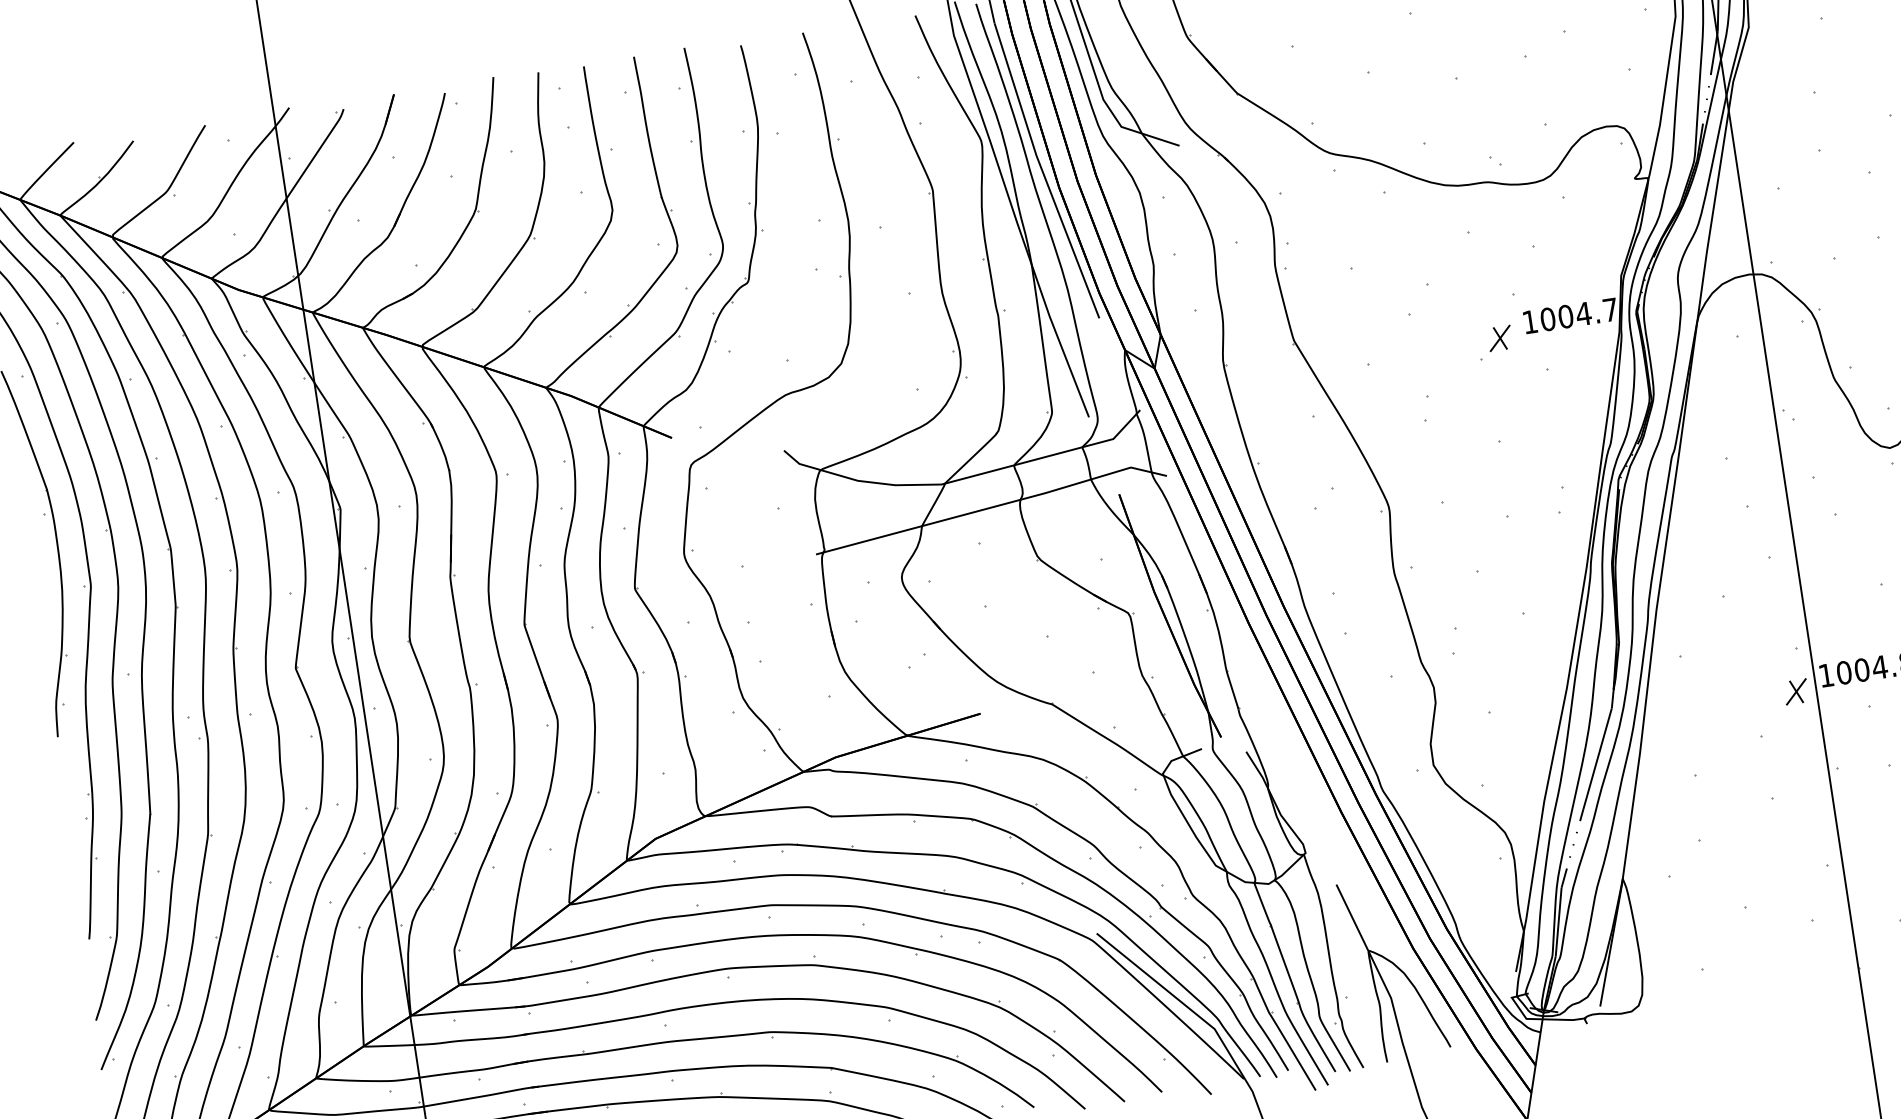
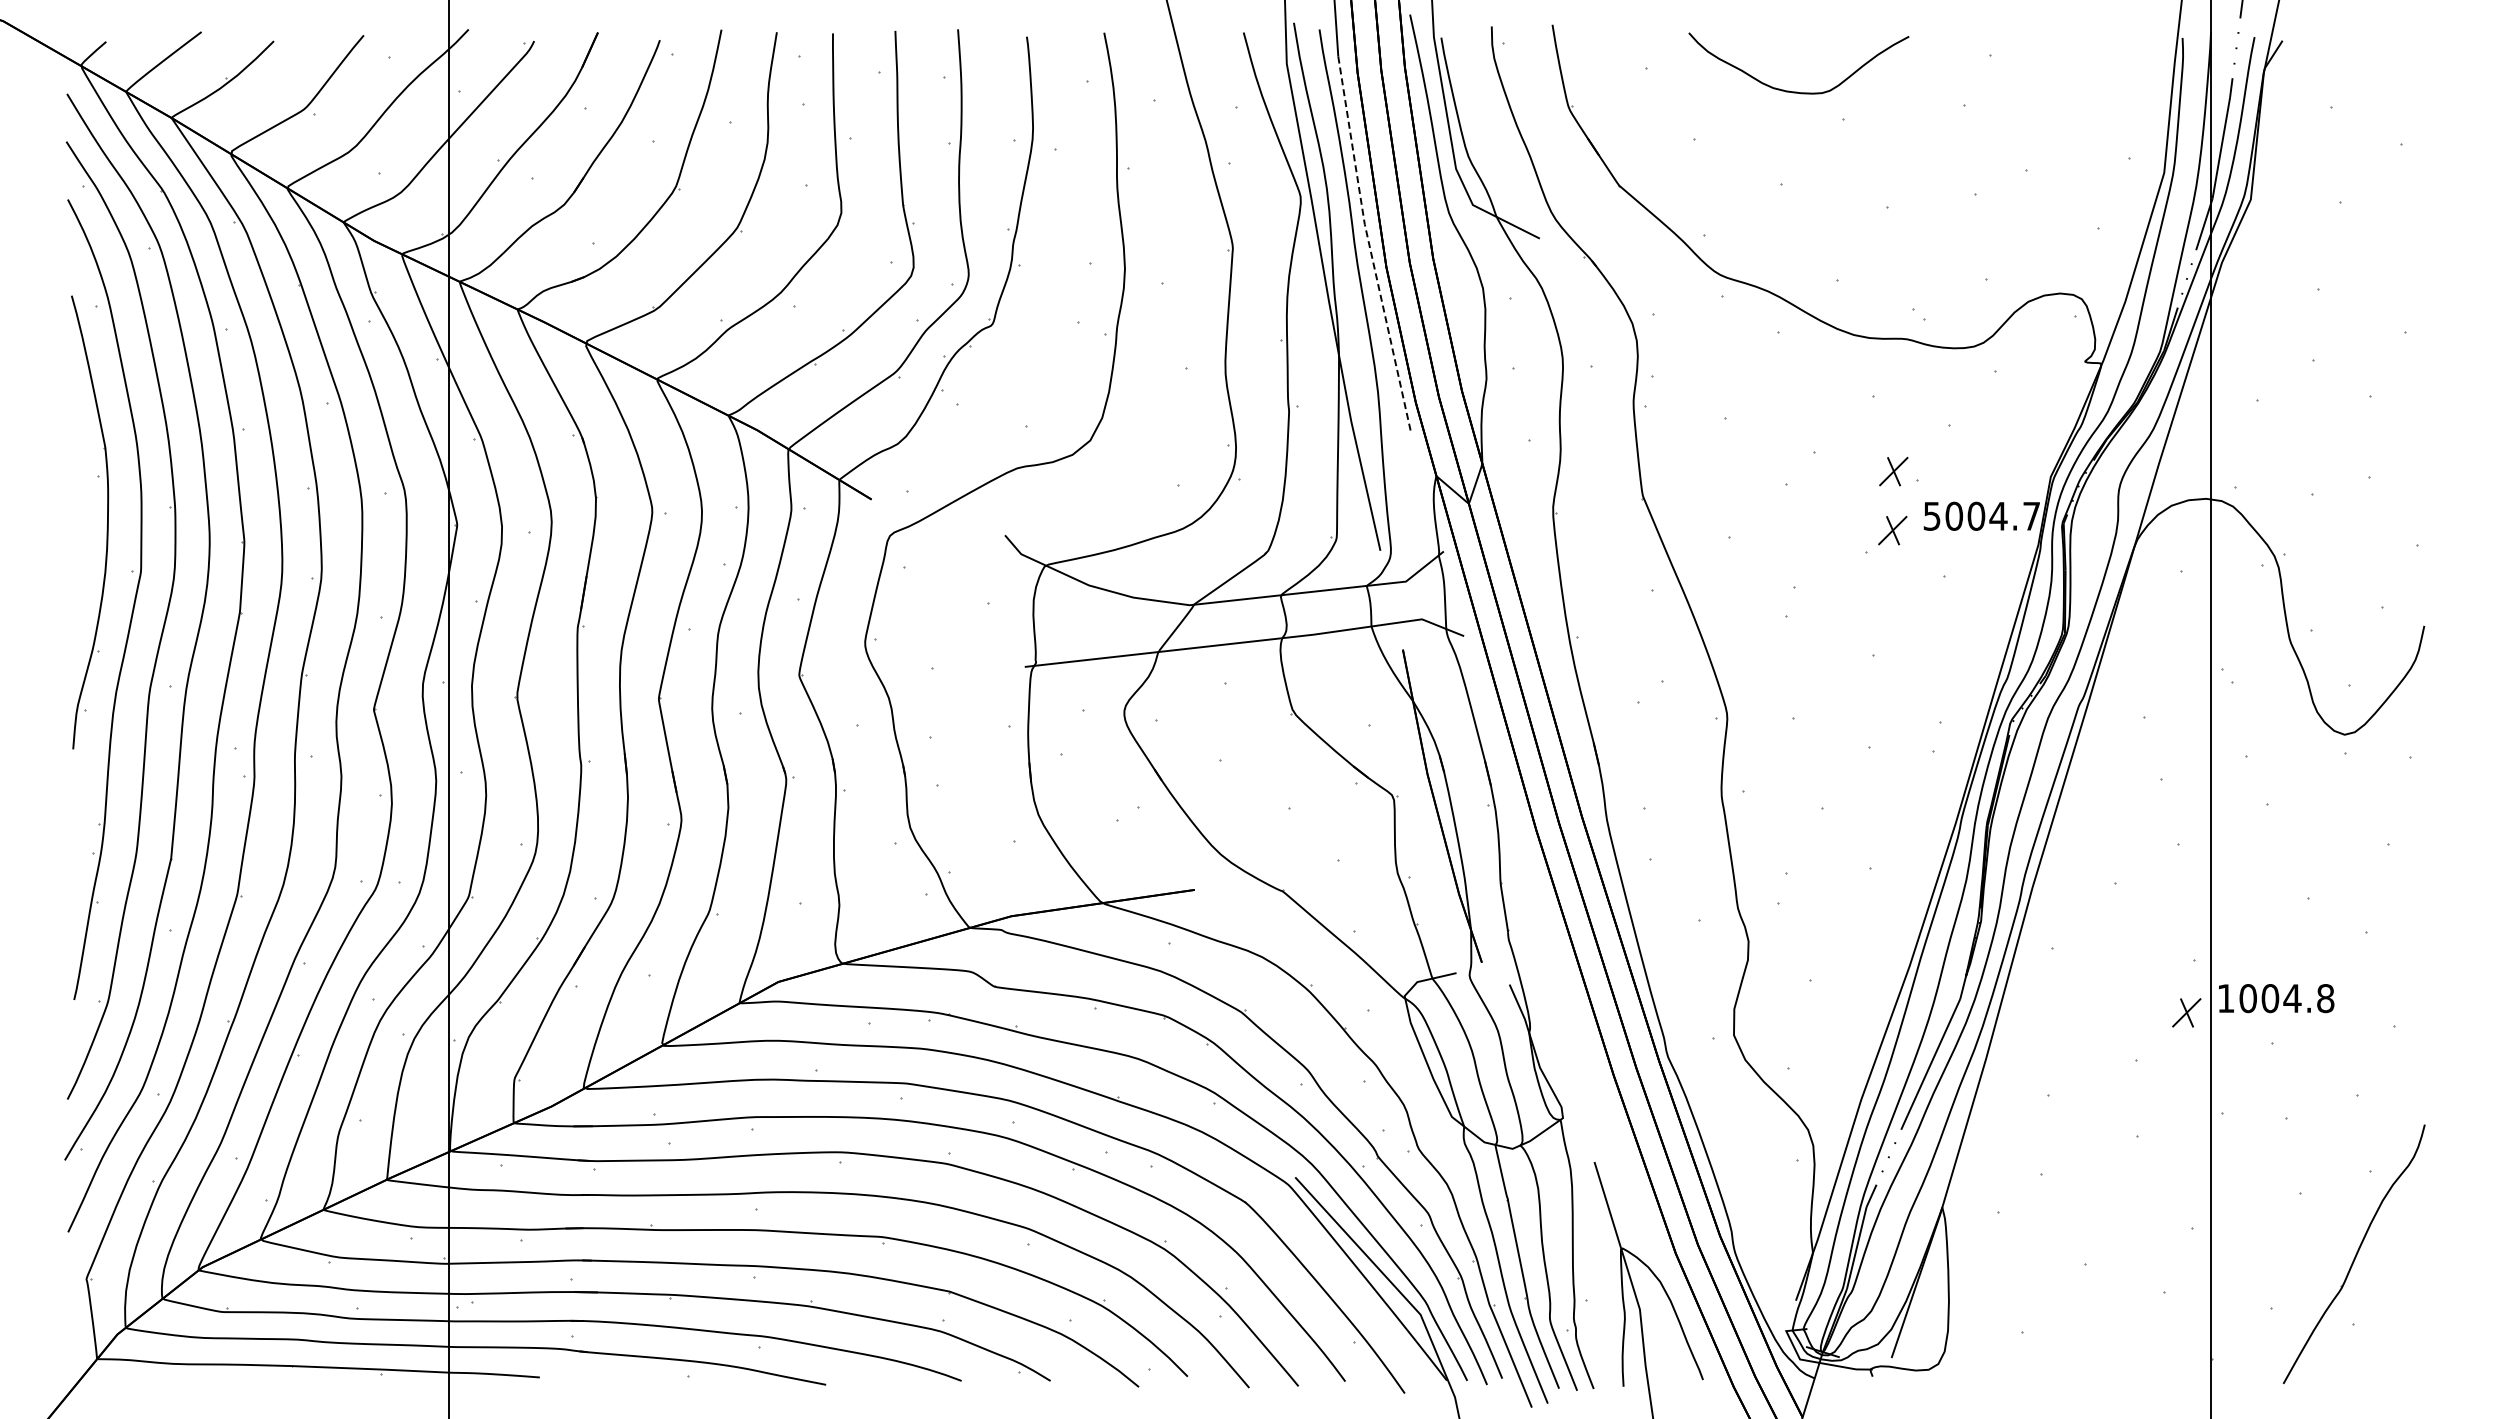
line: (1042, 172) -> (1369, 245), solid -> dashed
part: (1493, 290) -> (1893, 471), added
text: (1529, 322) -> (1931, 516), 1004.7 -> 5004.7

